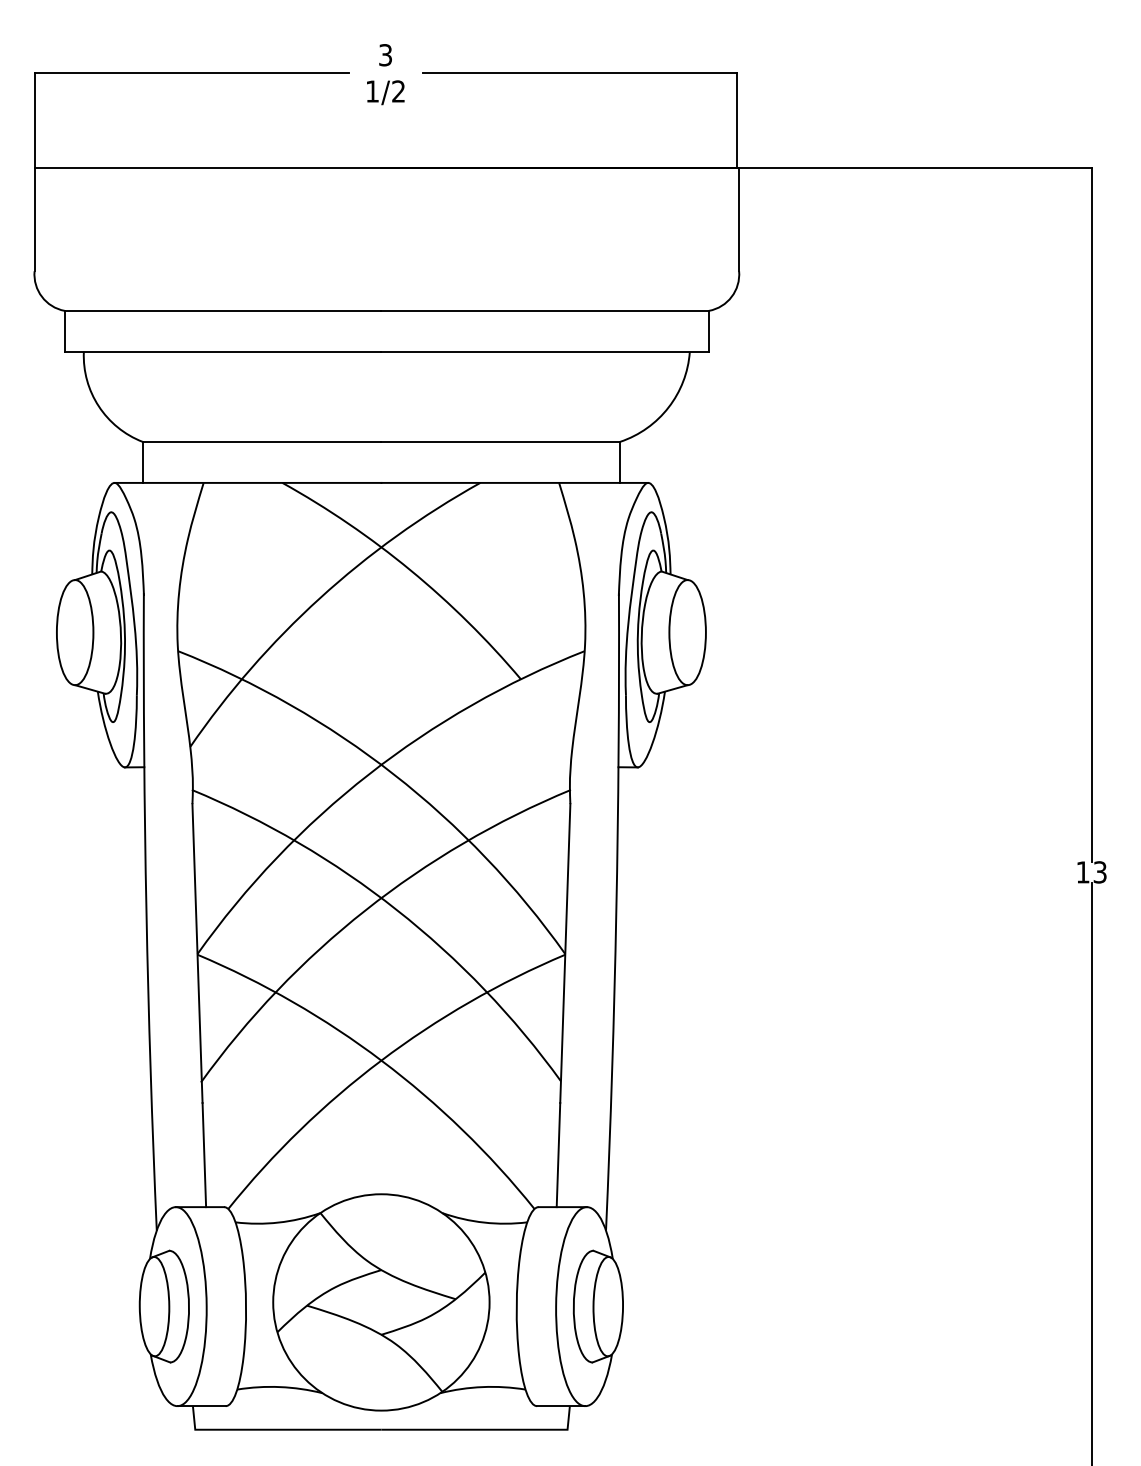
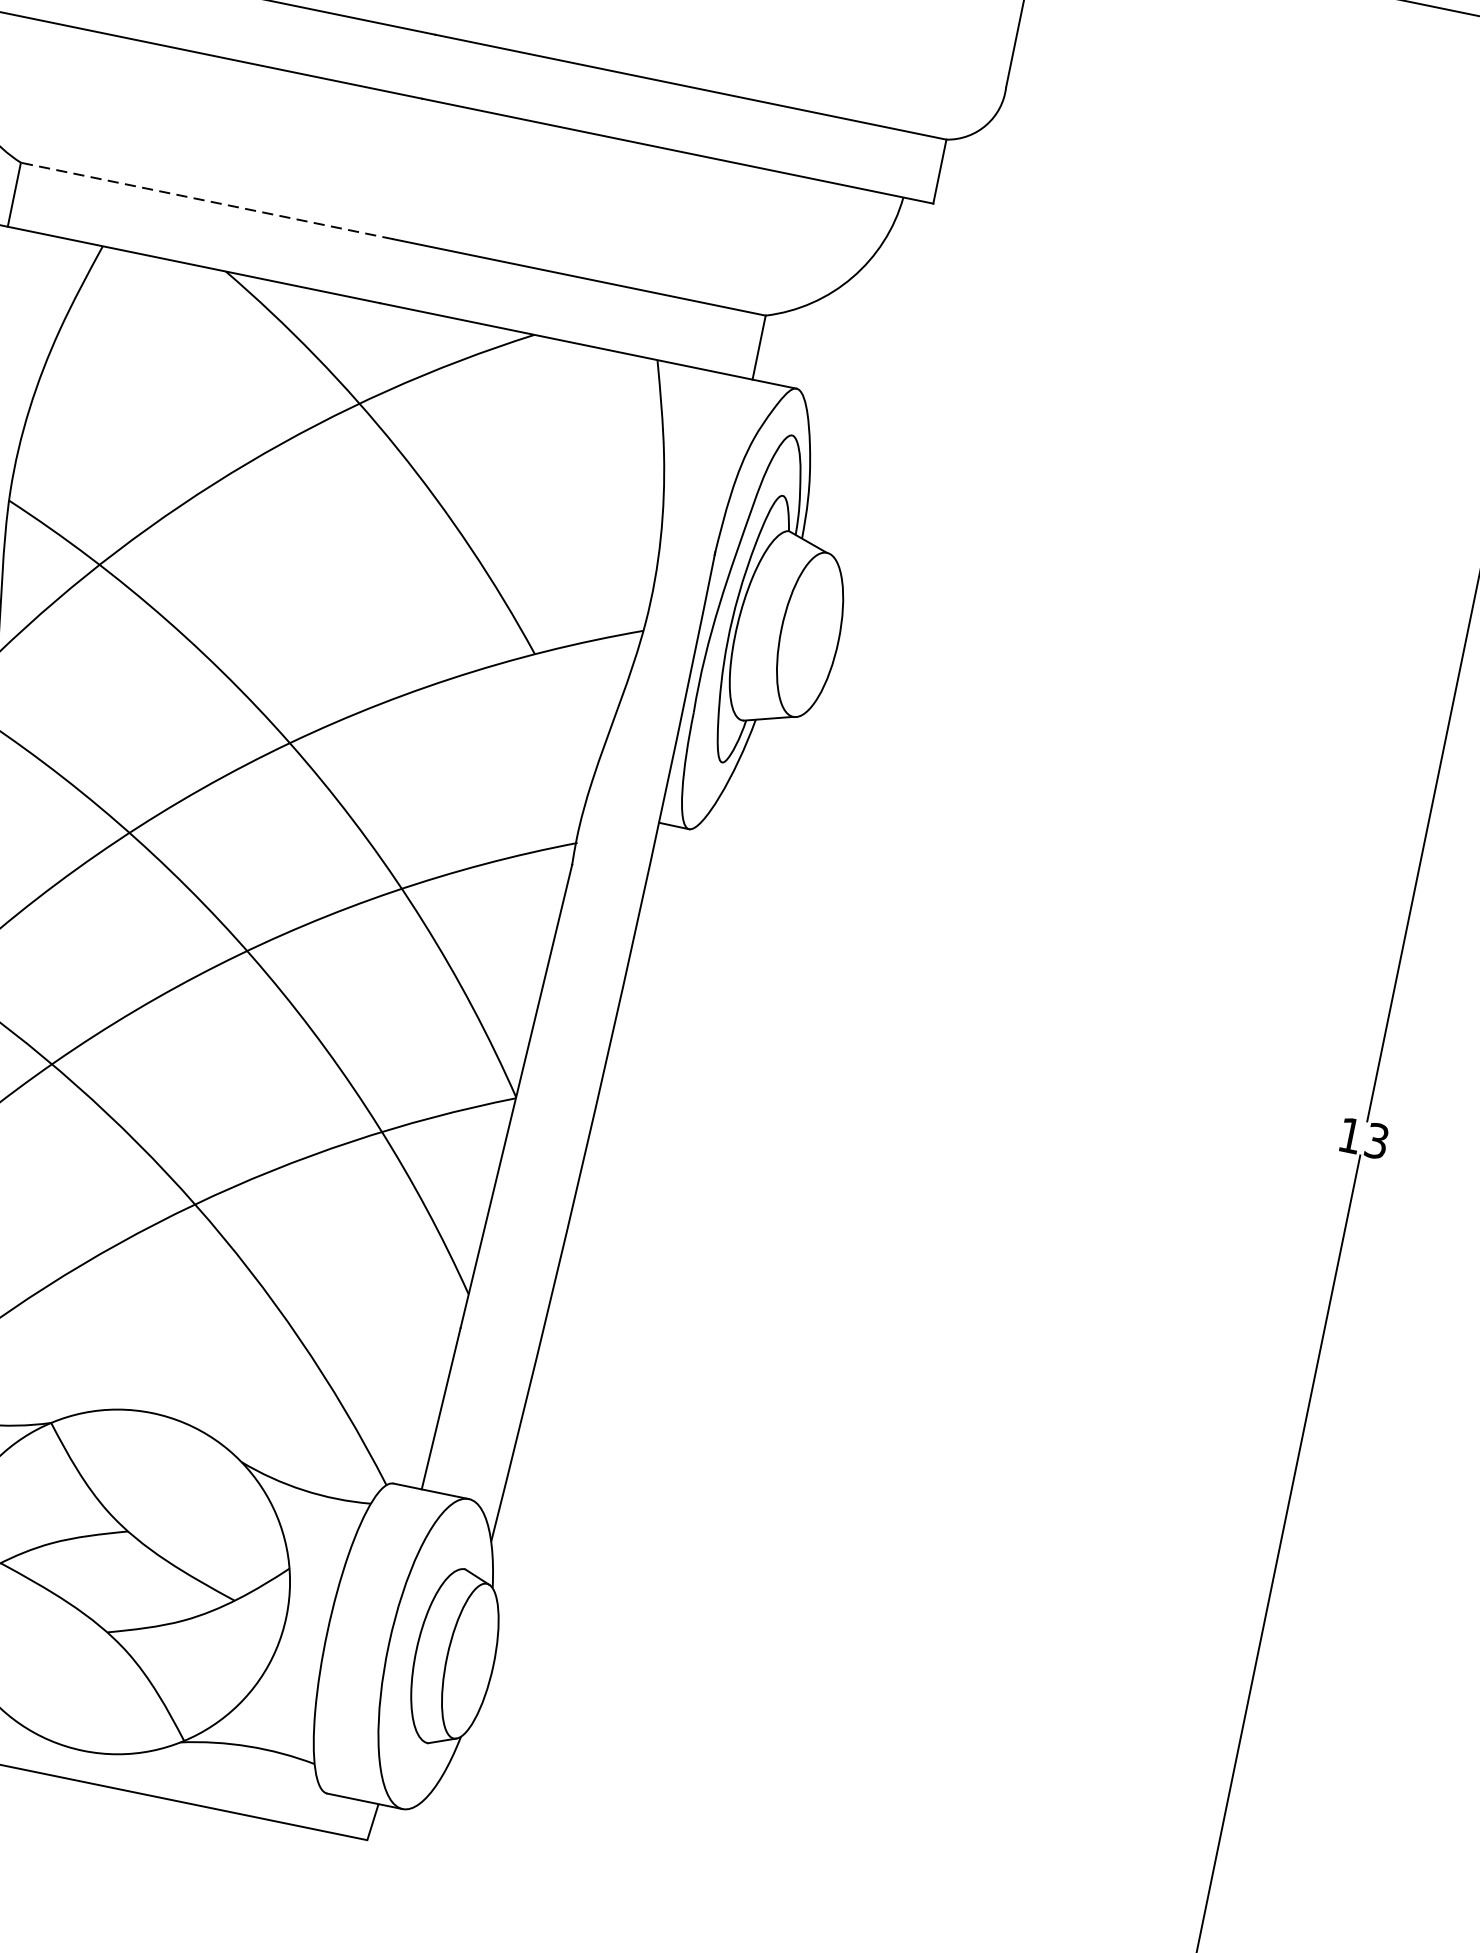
line: (261, 441) -> (206, 200), solid -> dashed

